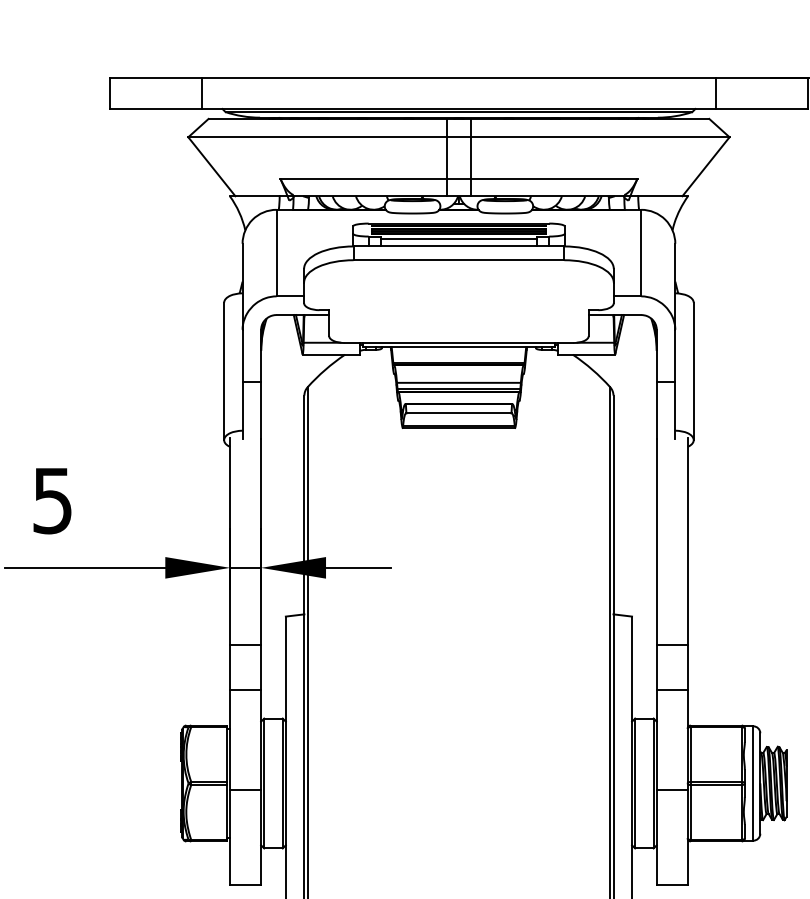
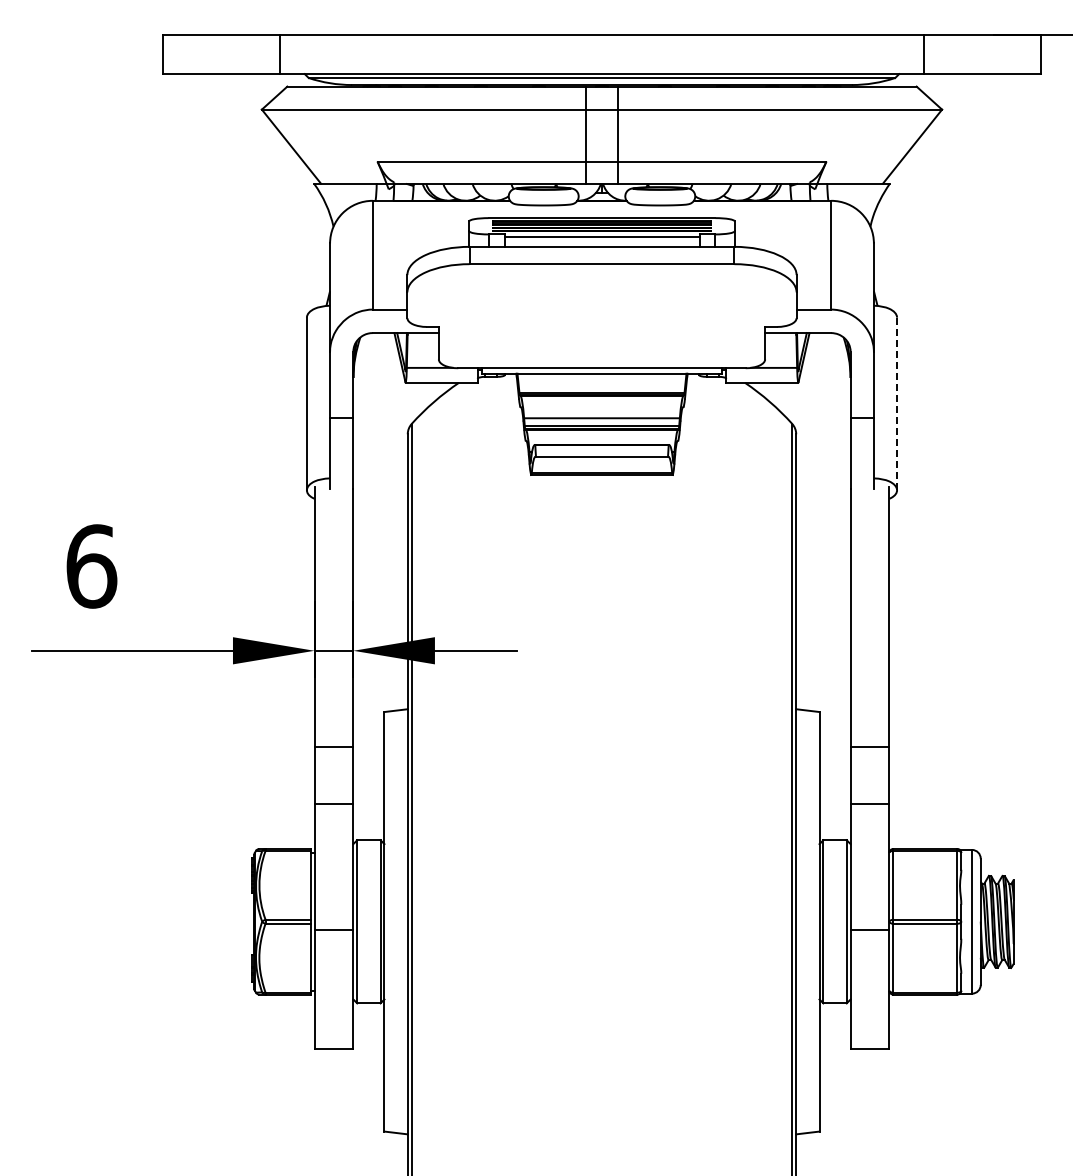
line: (694, 371) -> (897, 404), solid -> dashed
text: (52, 500) -> (91, 566), 5 -> 6

